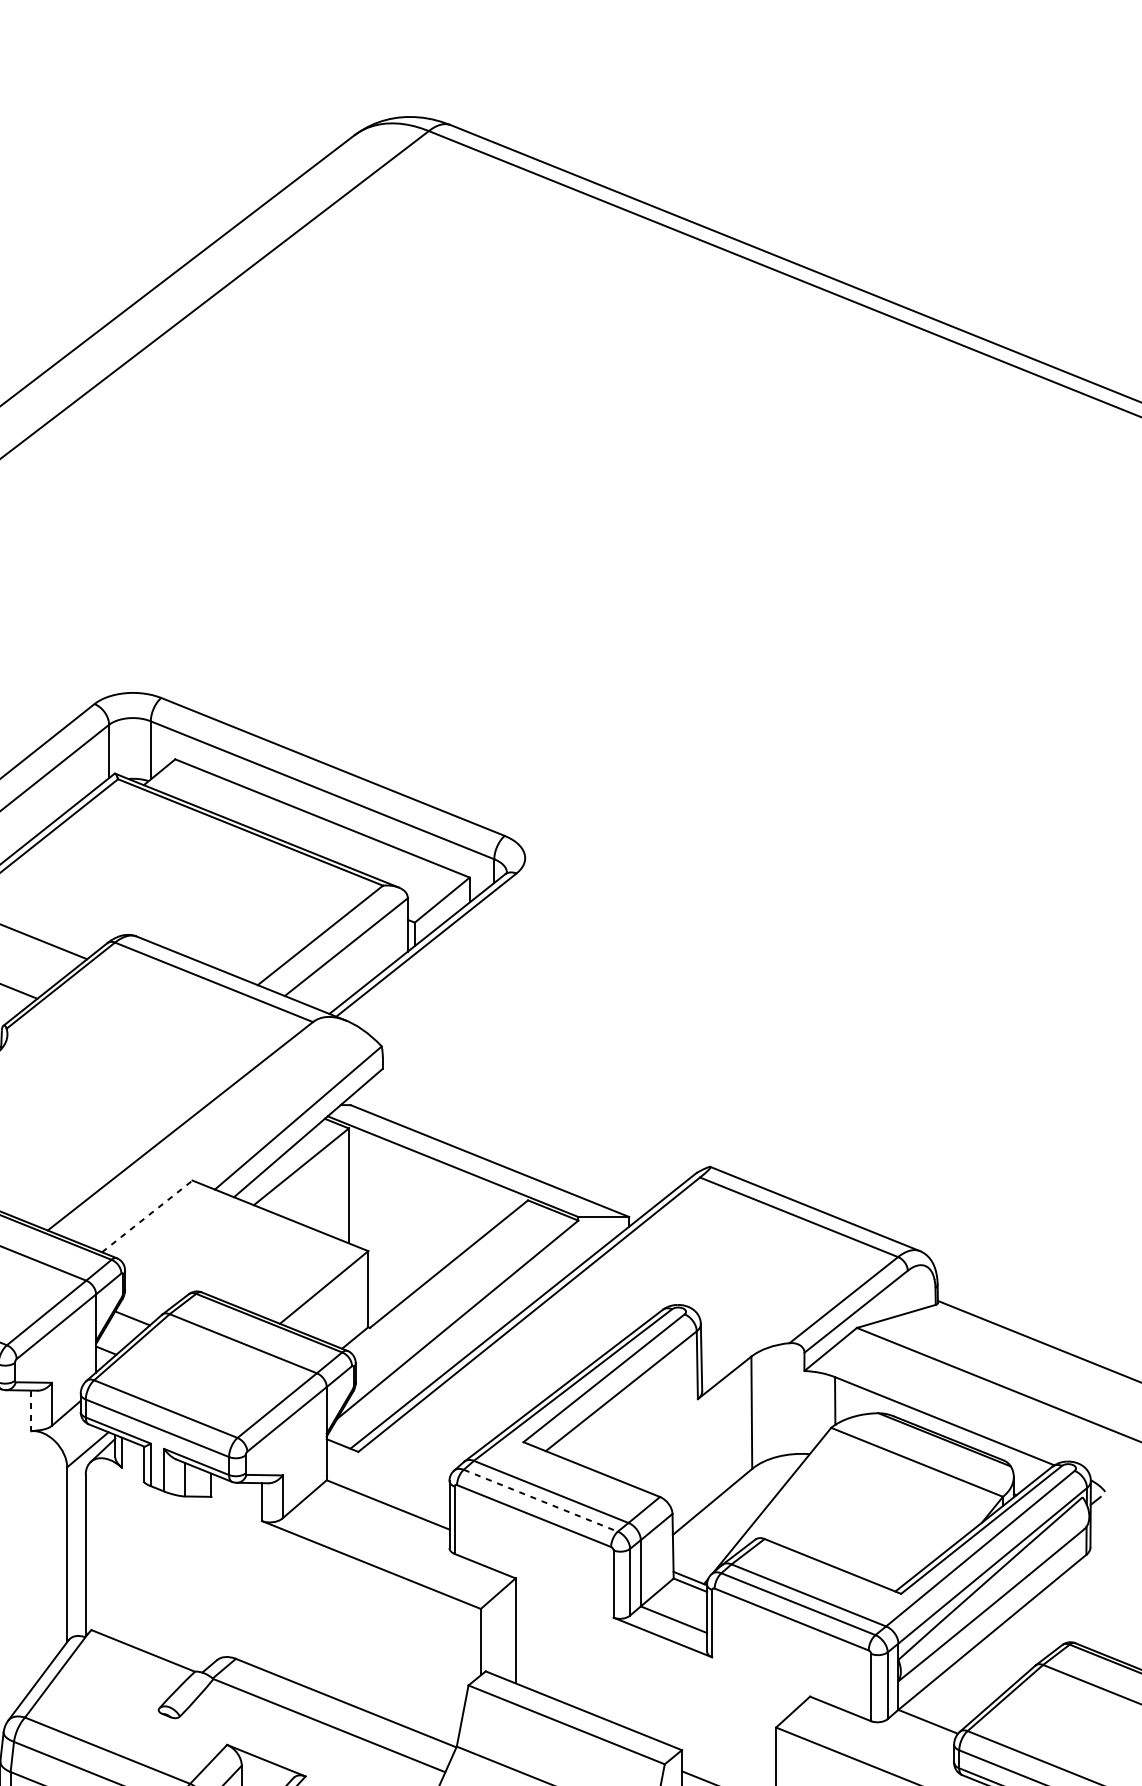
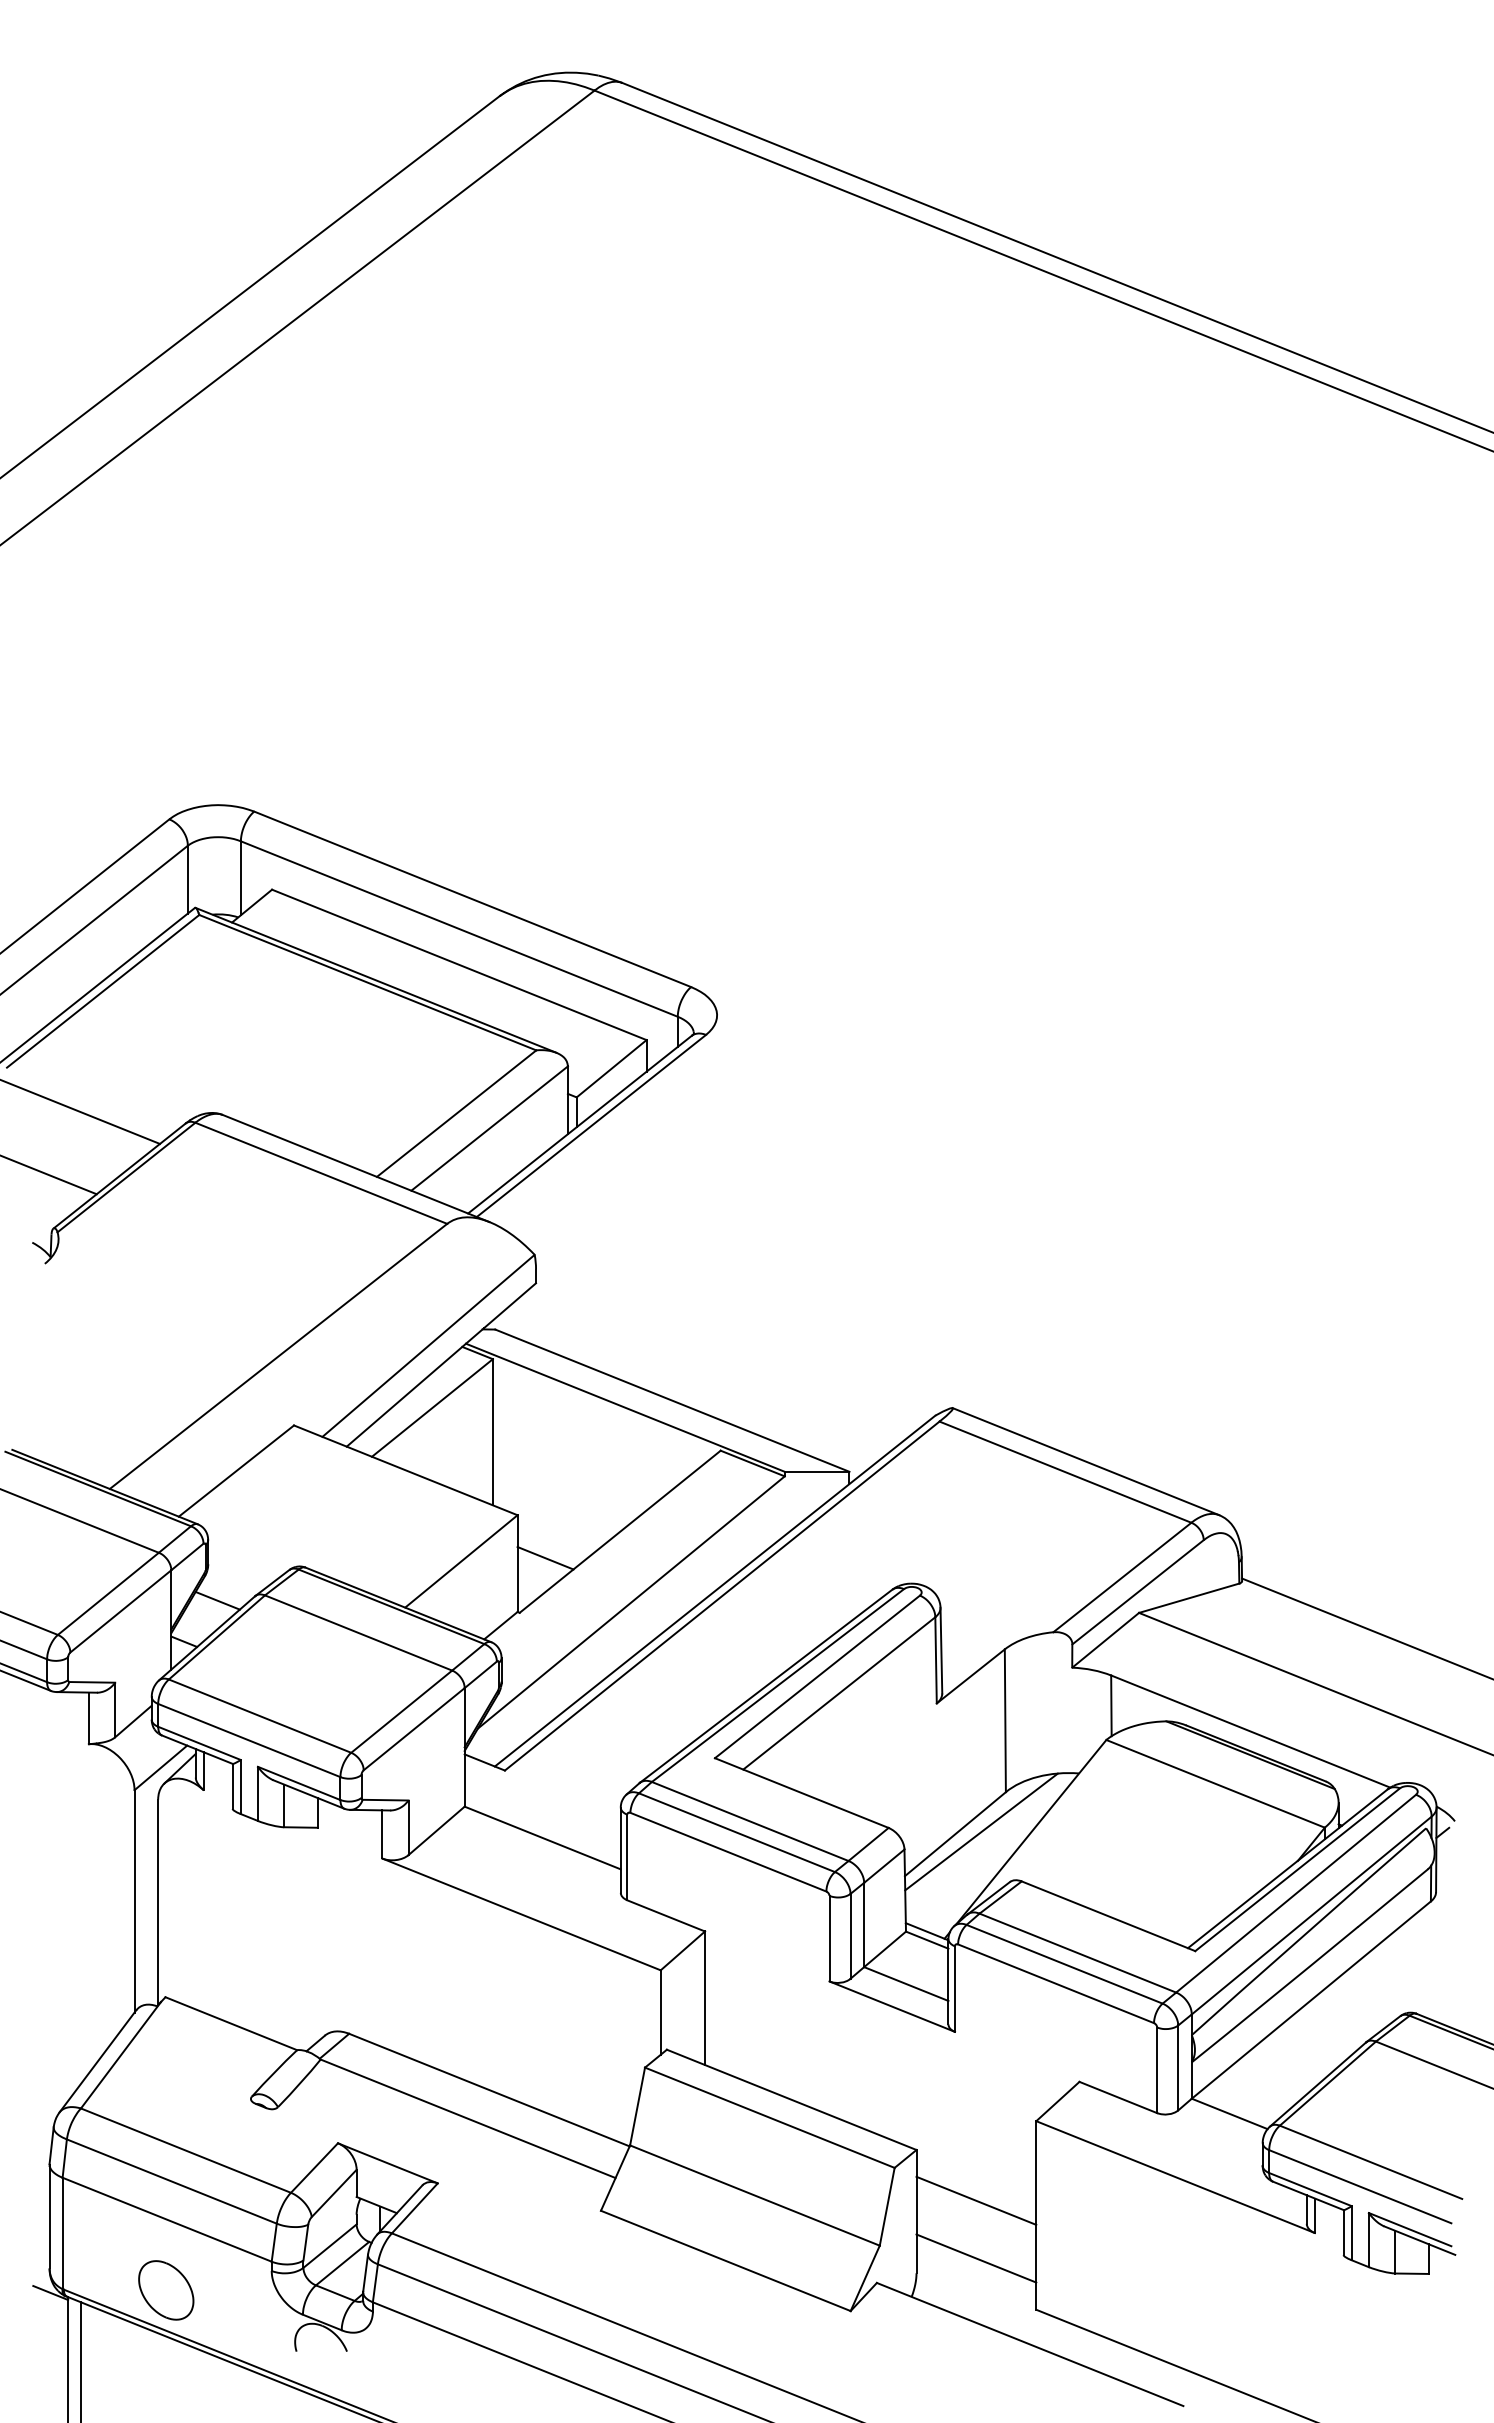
line: (147, 1215) -> (236, 1470), dashed -> solid
line: (390, 1285) -> (545, 1558), added
line: (30, 1410) -> (88, 1718), dashed -> solid
line: (733, 1499) -> (981, 1831), added
line: (540, 1500) -> (736, 1832), dashed -> solid

